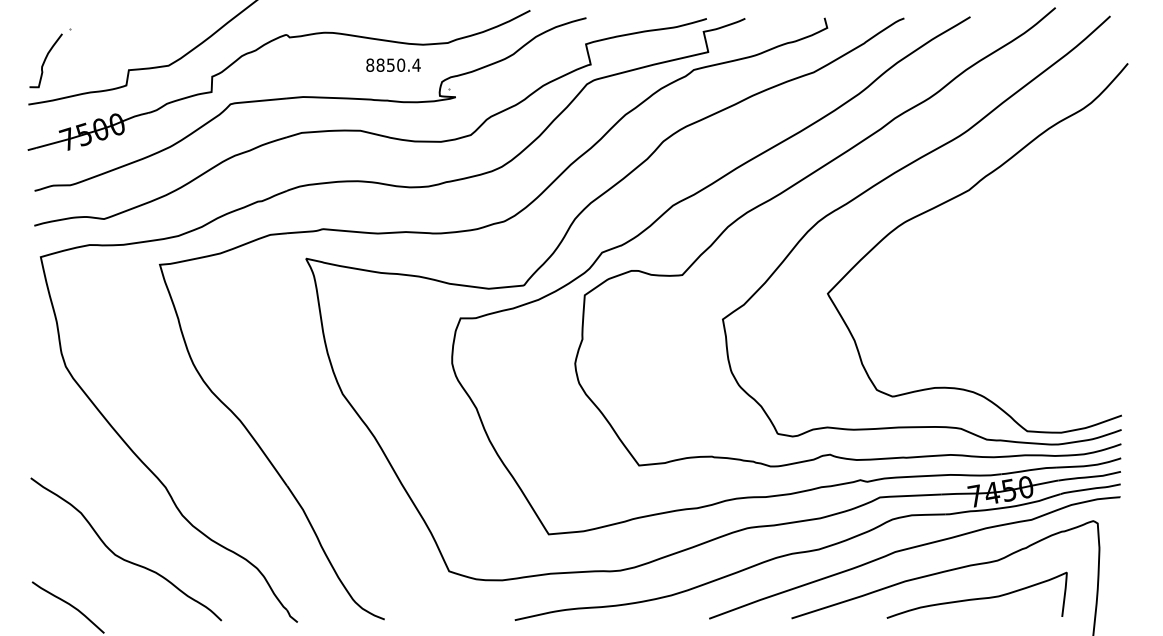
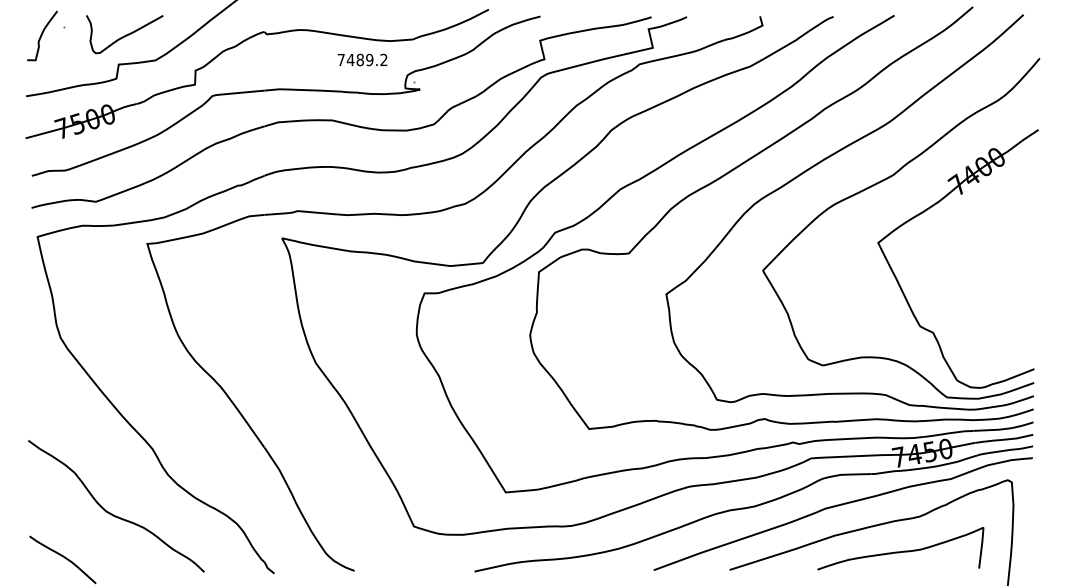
curve: (135, 38) -> (124, 35), added
curve: (46, 60) -> (42, 35), moved
text: (393, 64) -> (362, 59), 8850.4 -> 7489.2
part: (1006, 228) -> (927, 210), added

